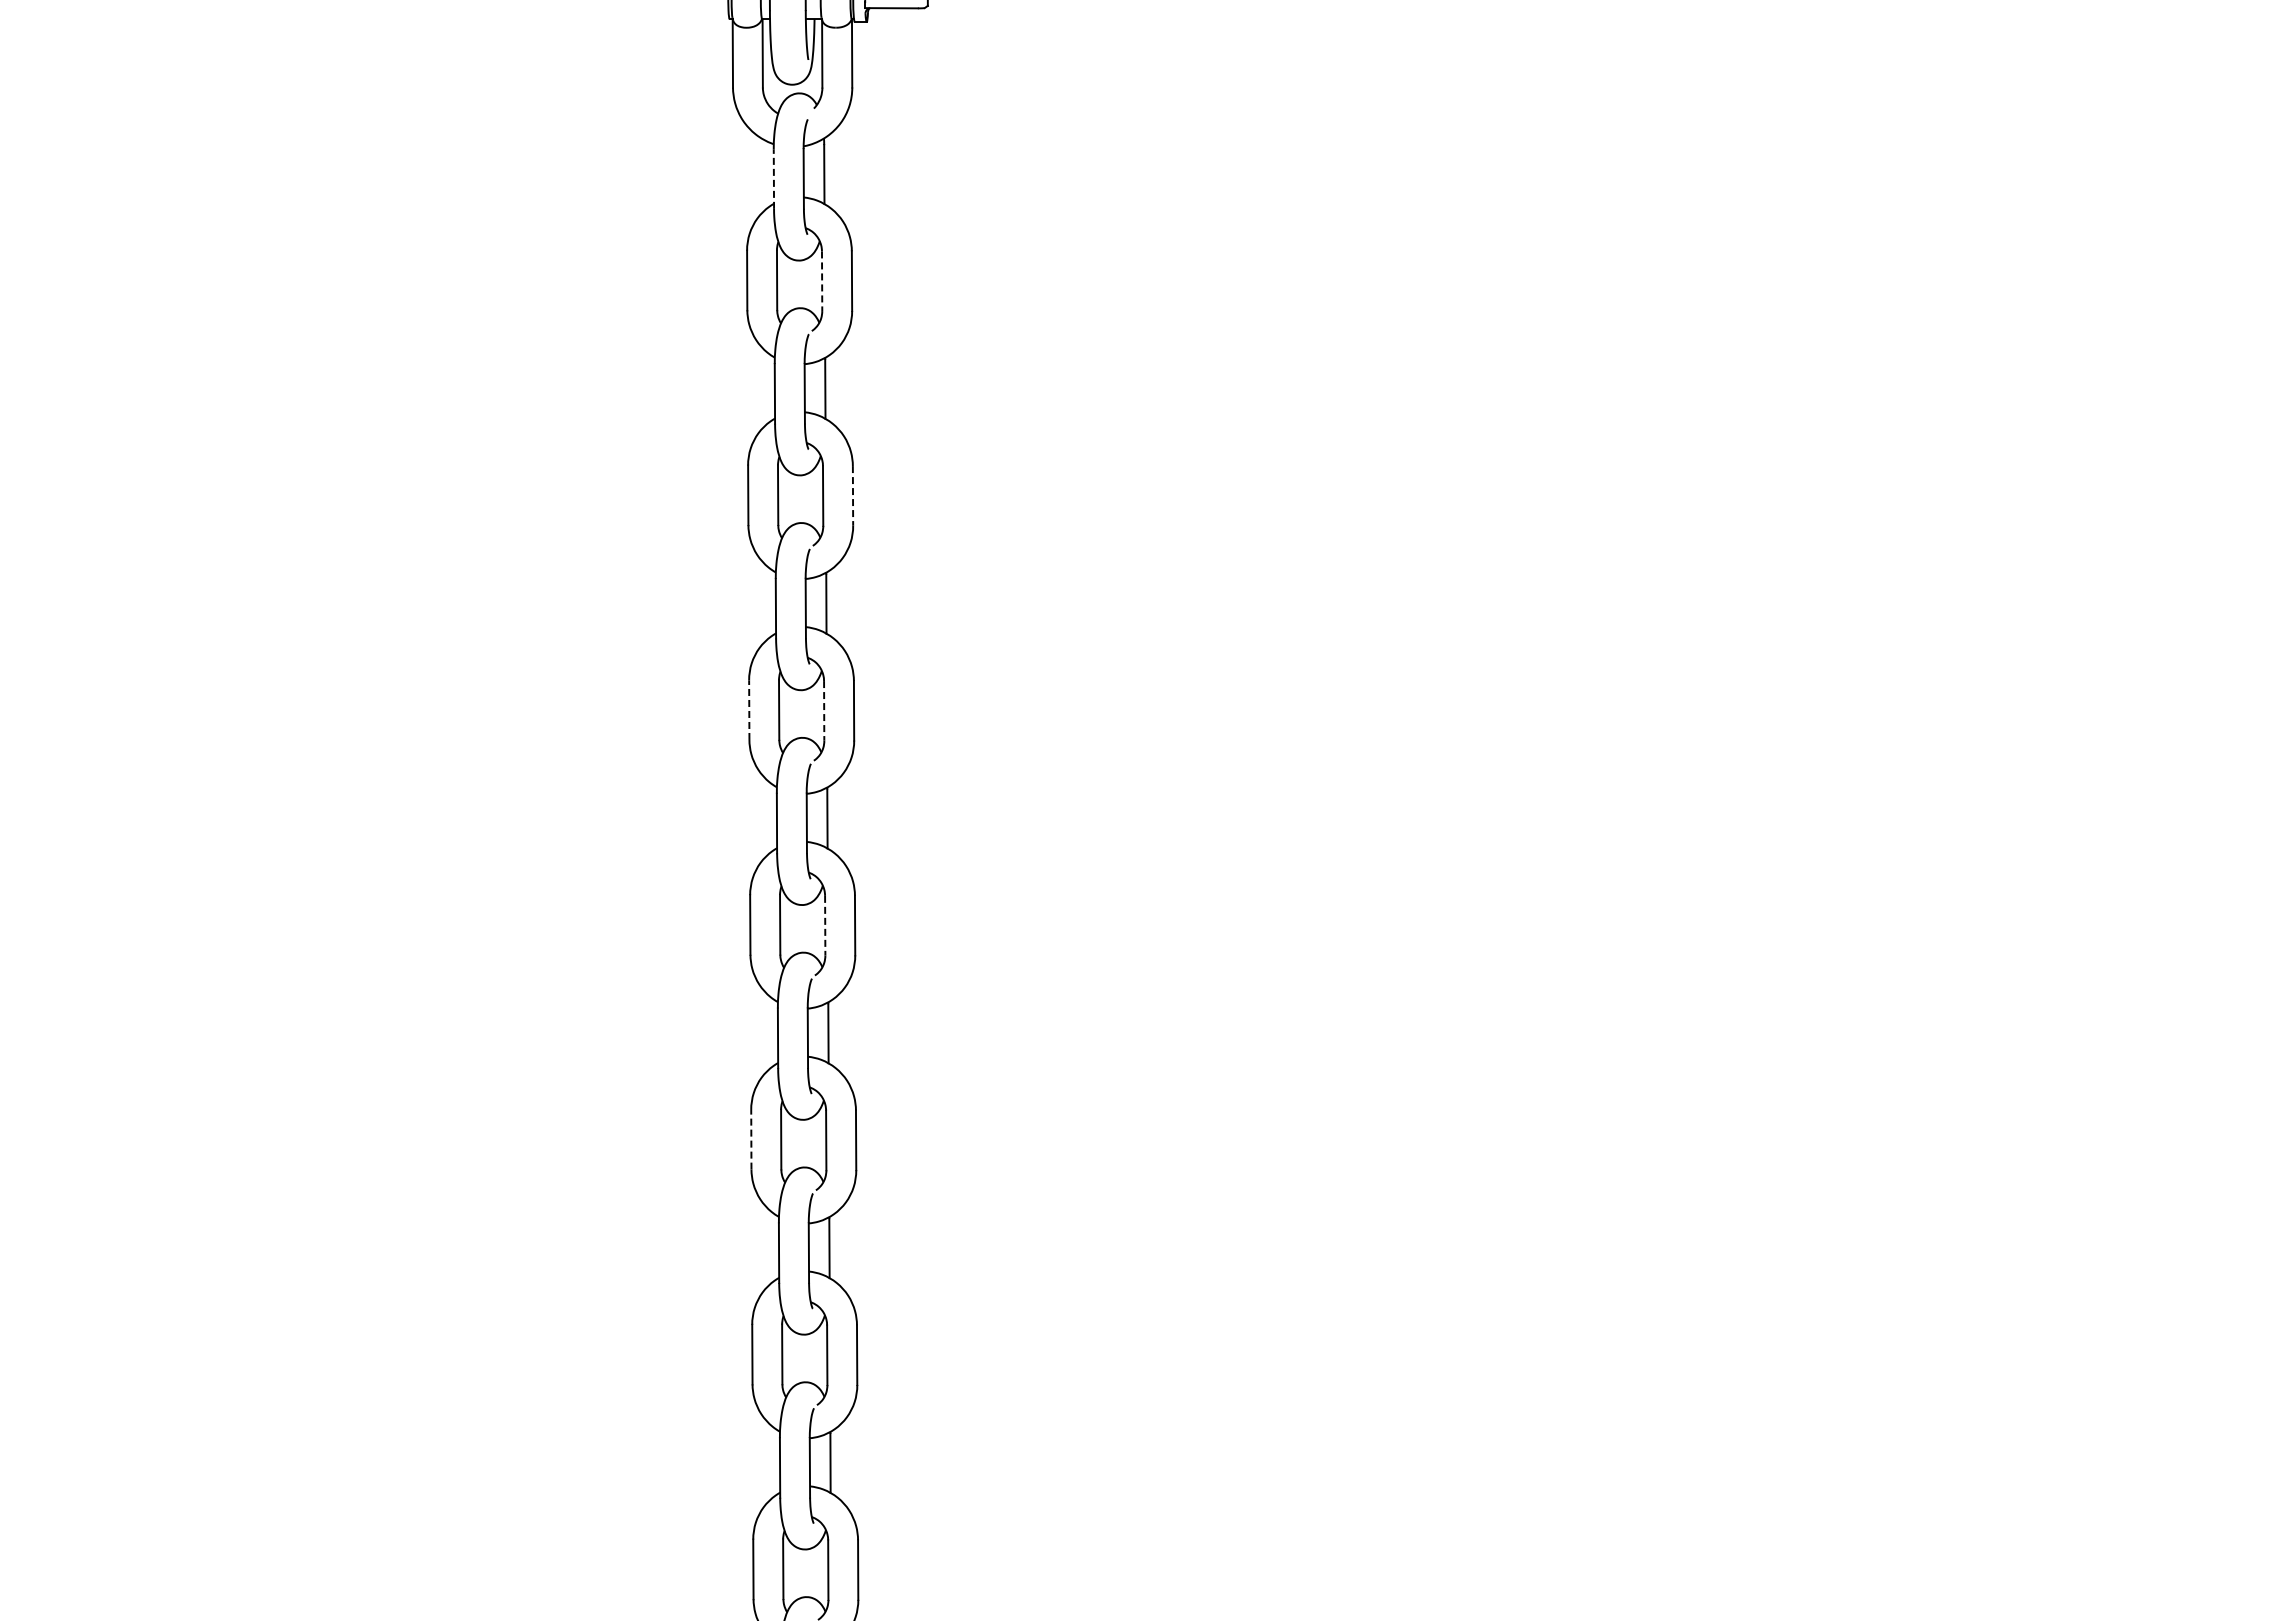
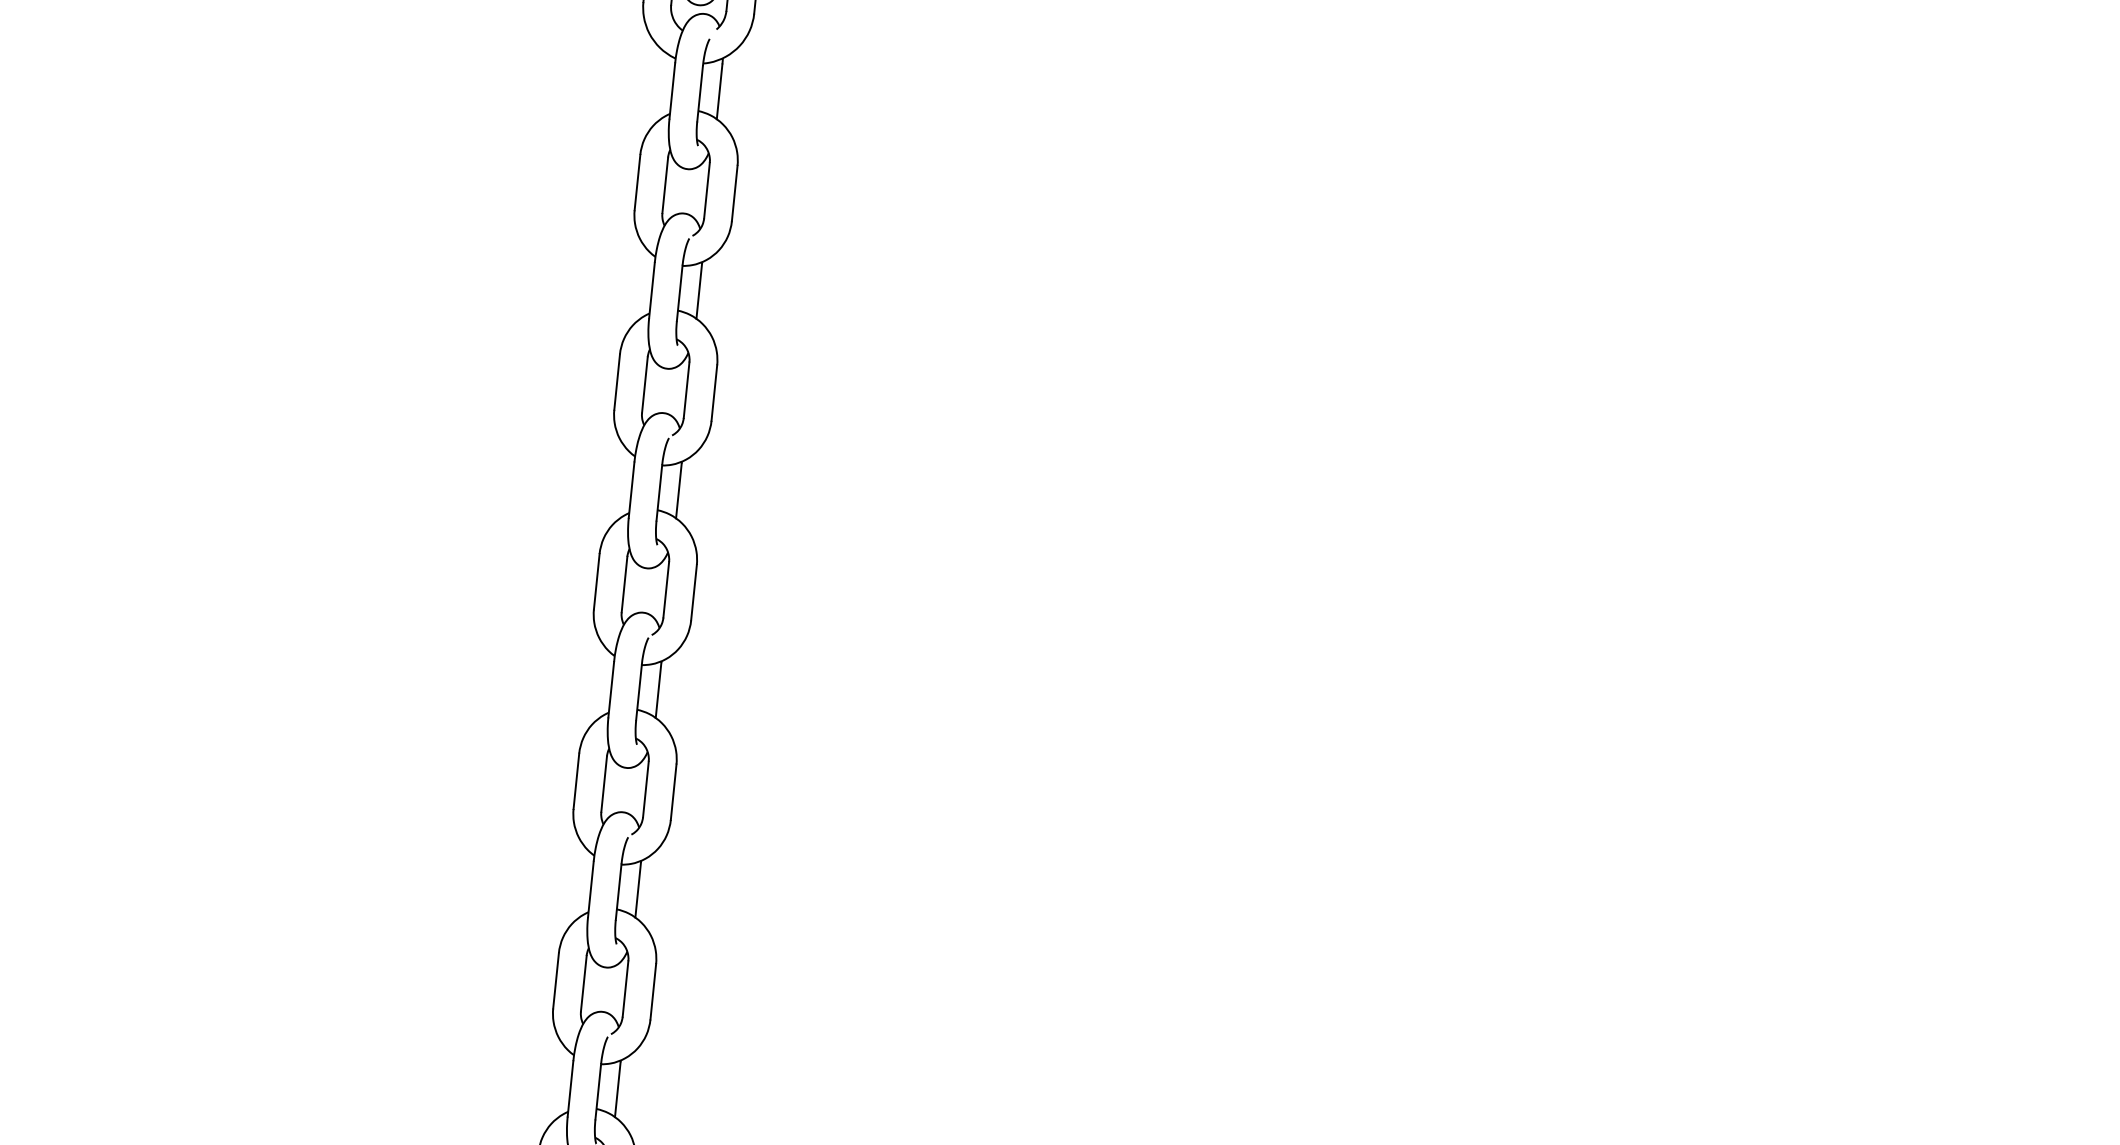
line: (773, 179) -> (671, 91), dashed -> solid
line: (822, 281) -> (707, 190), dashed -> solid
line: (853, 495) -> (714, 392), dashed -> solid
line: (749, 710) -> (596, 582), dashed -> solid
line: (824, 710) -> (666, 589), dashed -> solid
line: (825, 925) -> (646, 789), dashed -> solid
line: (751, 1139) -> (556, 980), dashed -> solid

